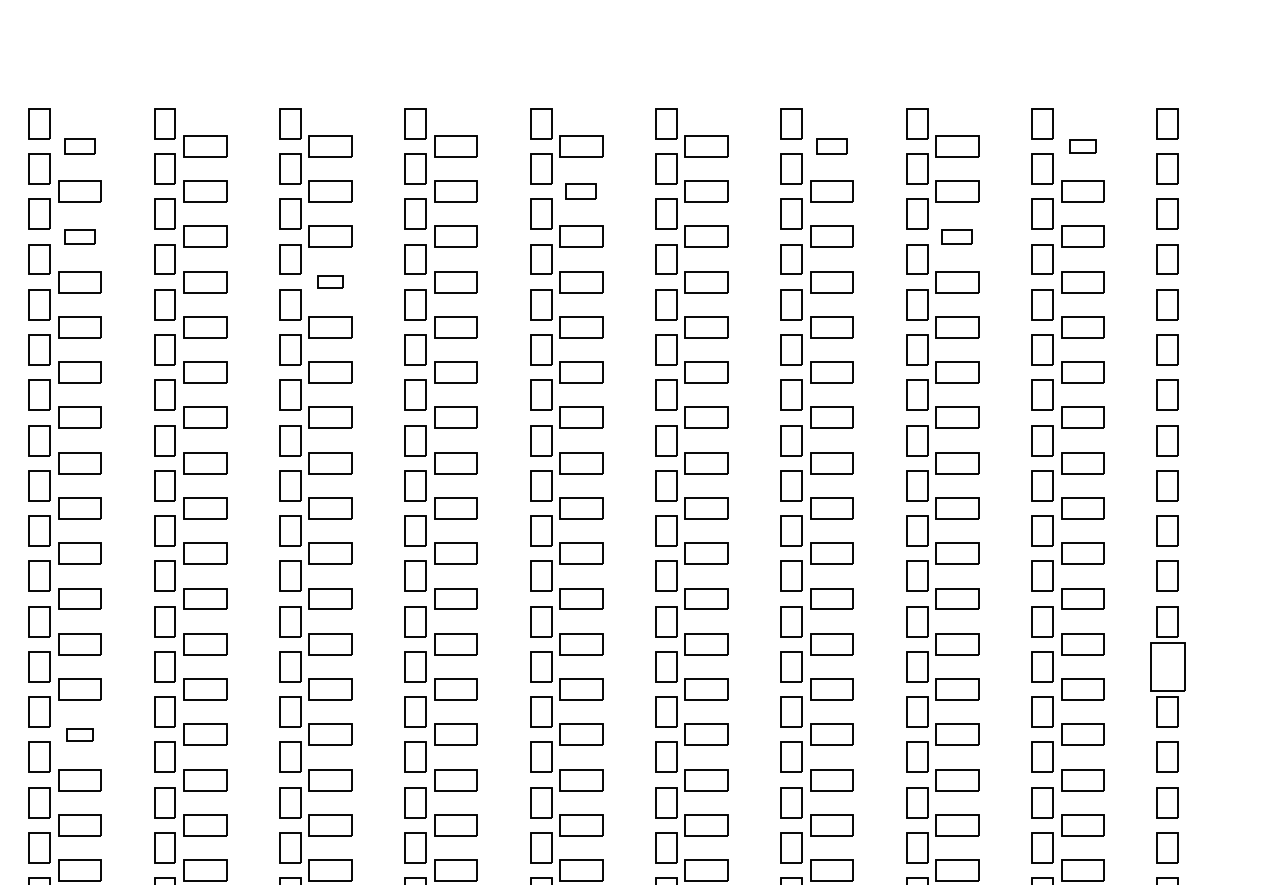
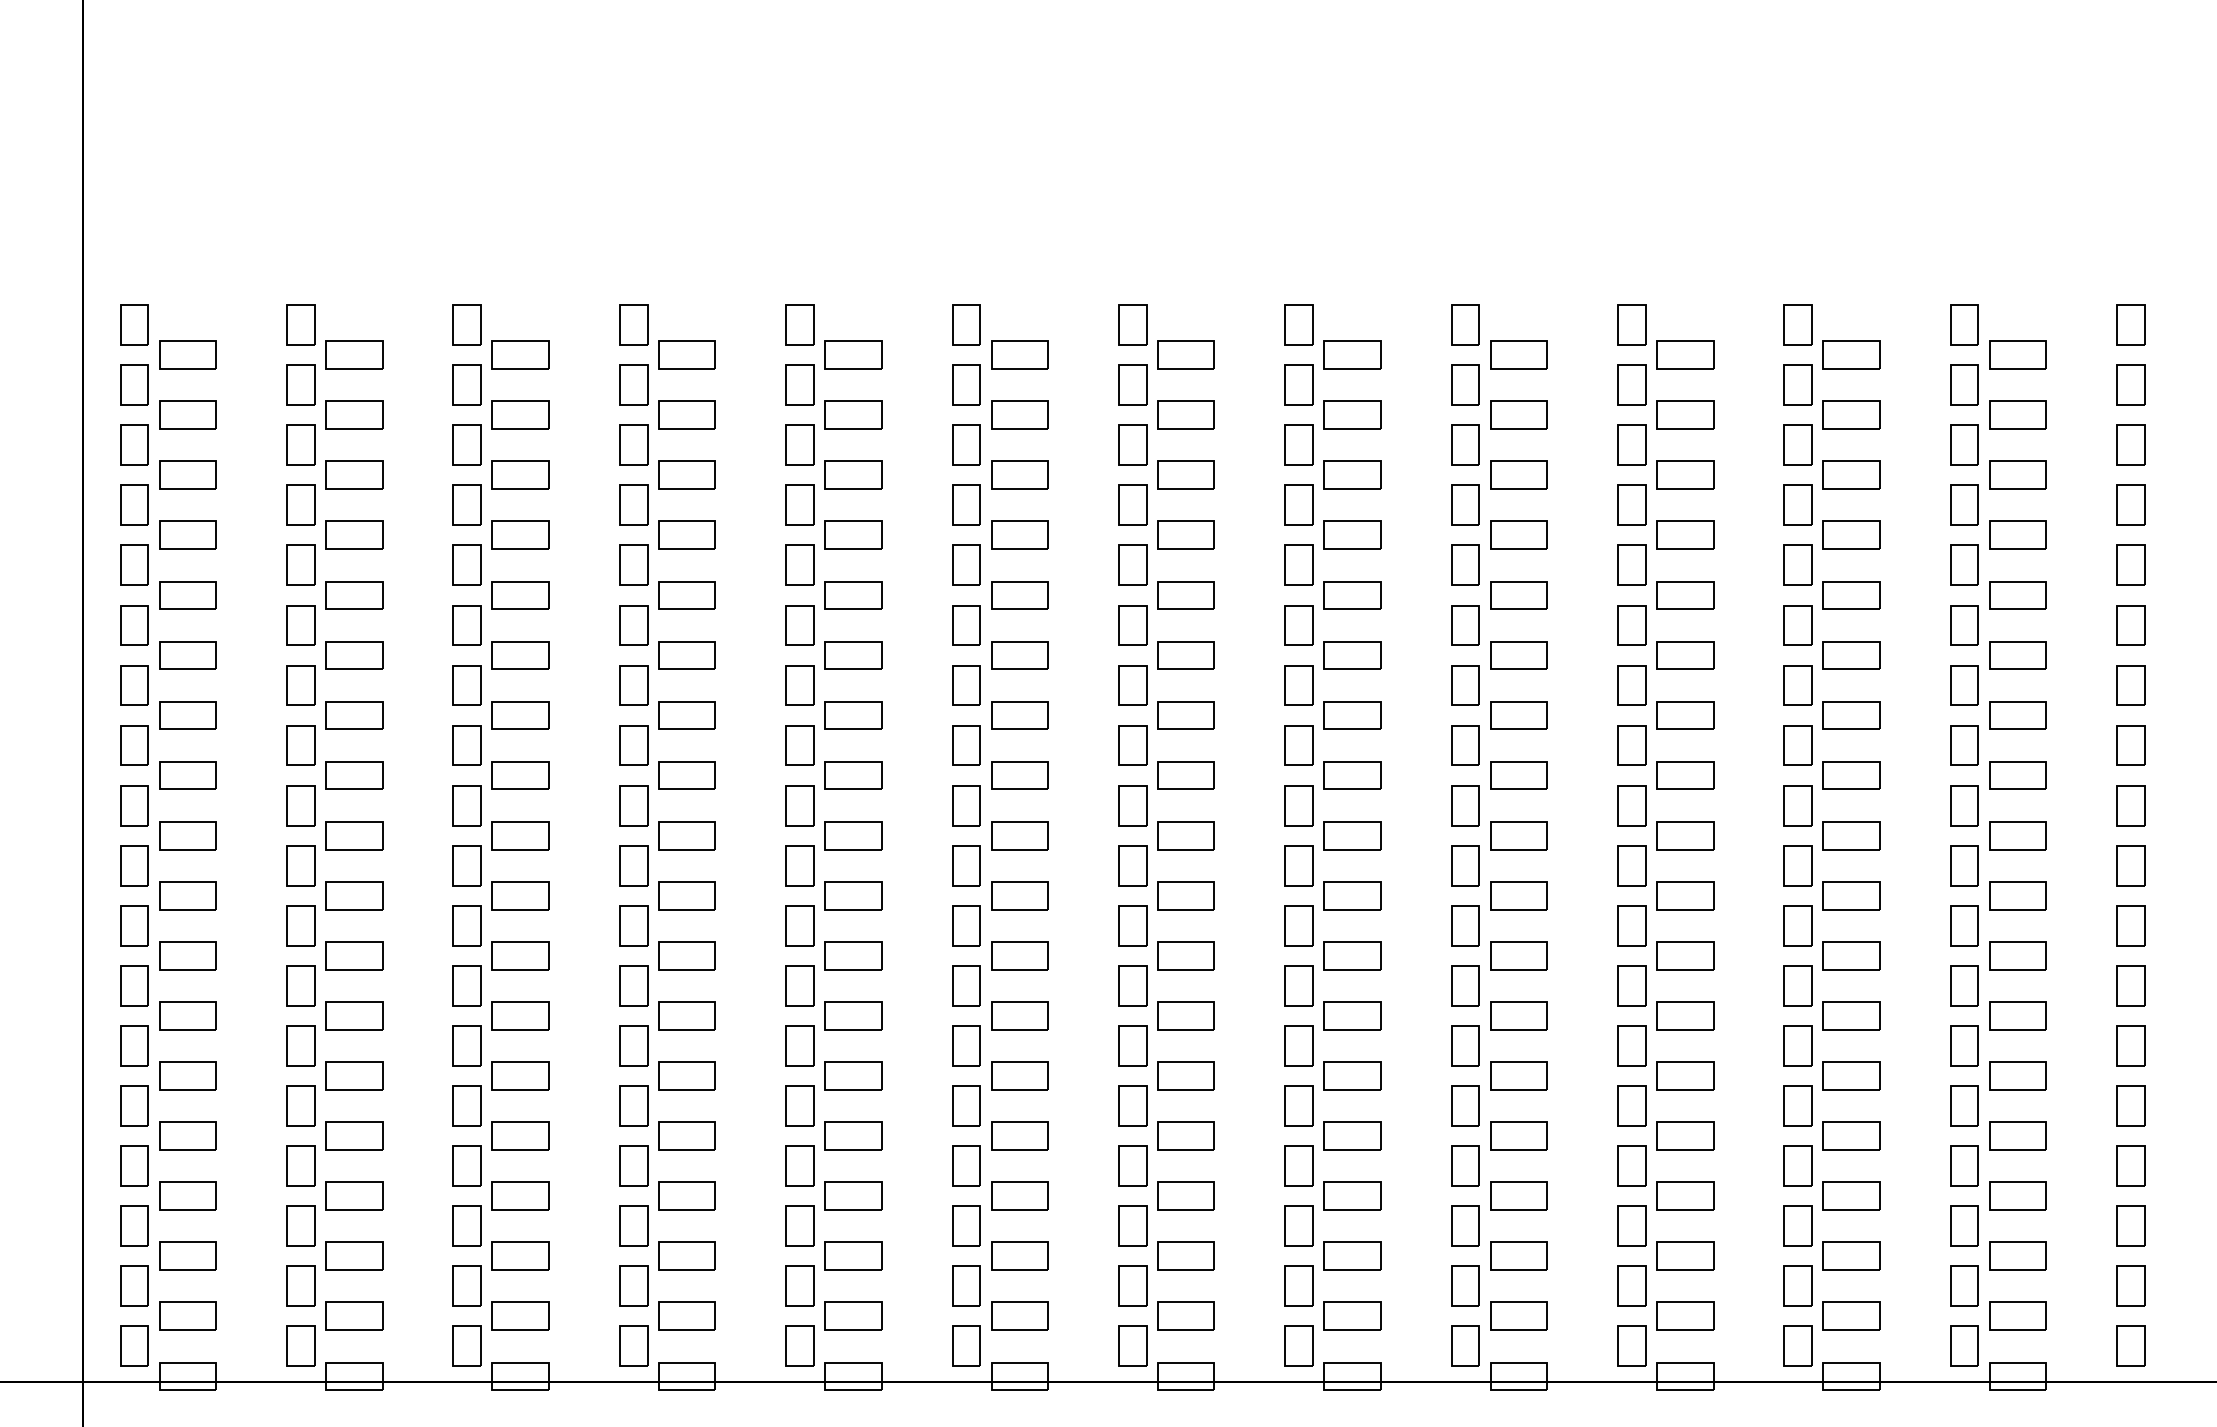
part: (79, 145) -> (686, 354), size x1.43
part: (832, 145) -> (1685, 354), size x1.43
part: (1082, 145) -> (2017, 354), size x1.67
part: (581, 191) -> (1352, 414), size x1.43
part: (79, 236) -> (686, 474), size x1.43
part: (957, 236) -> (1851, 474), size x1.43
part: (330, 281) -> (1019, 534), size x1.67
part: (1167, 666) -> (2130, 1045), size x0.62
part: (79, 734) -> (686, 1135), size x1.67

